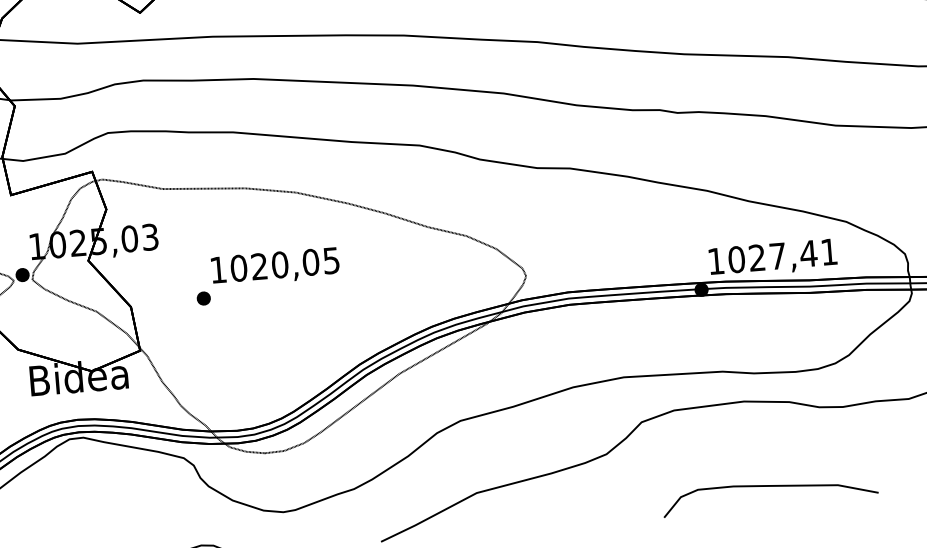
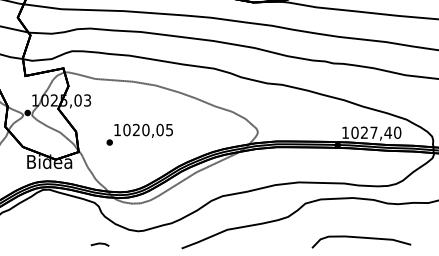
text: (828, 251) -> (397, 132), 1027,41 -> 1027,40
text: (266, 275) -> (139, 134), moved

